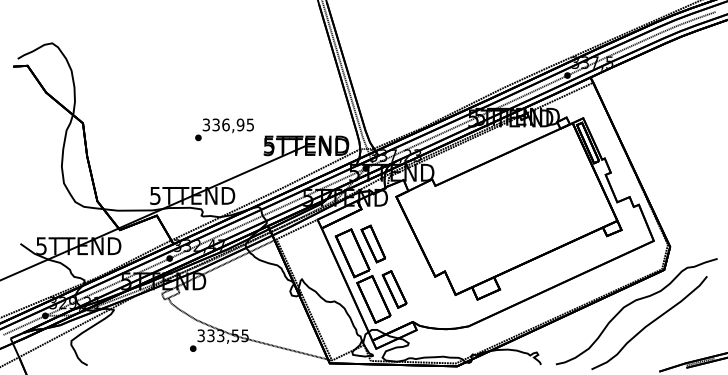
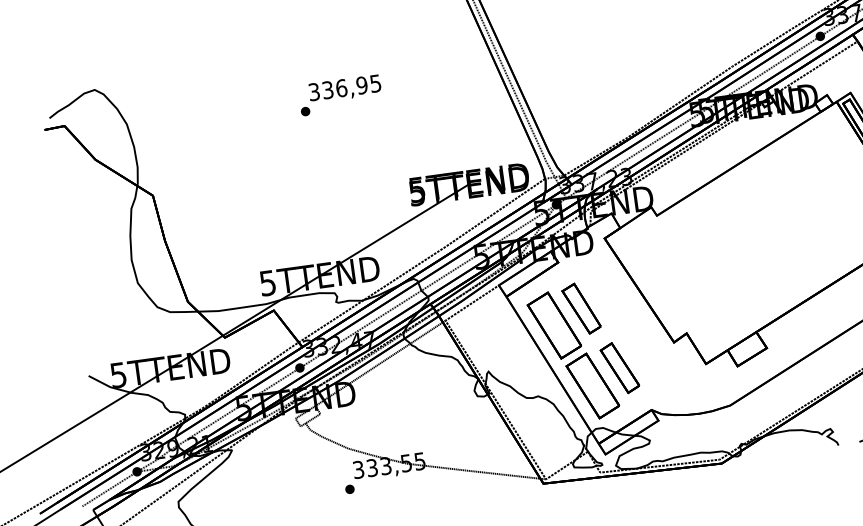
text: (224, 129) -> (340, 94), moved

